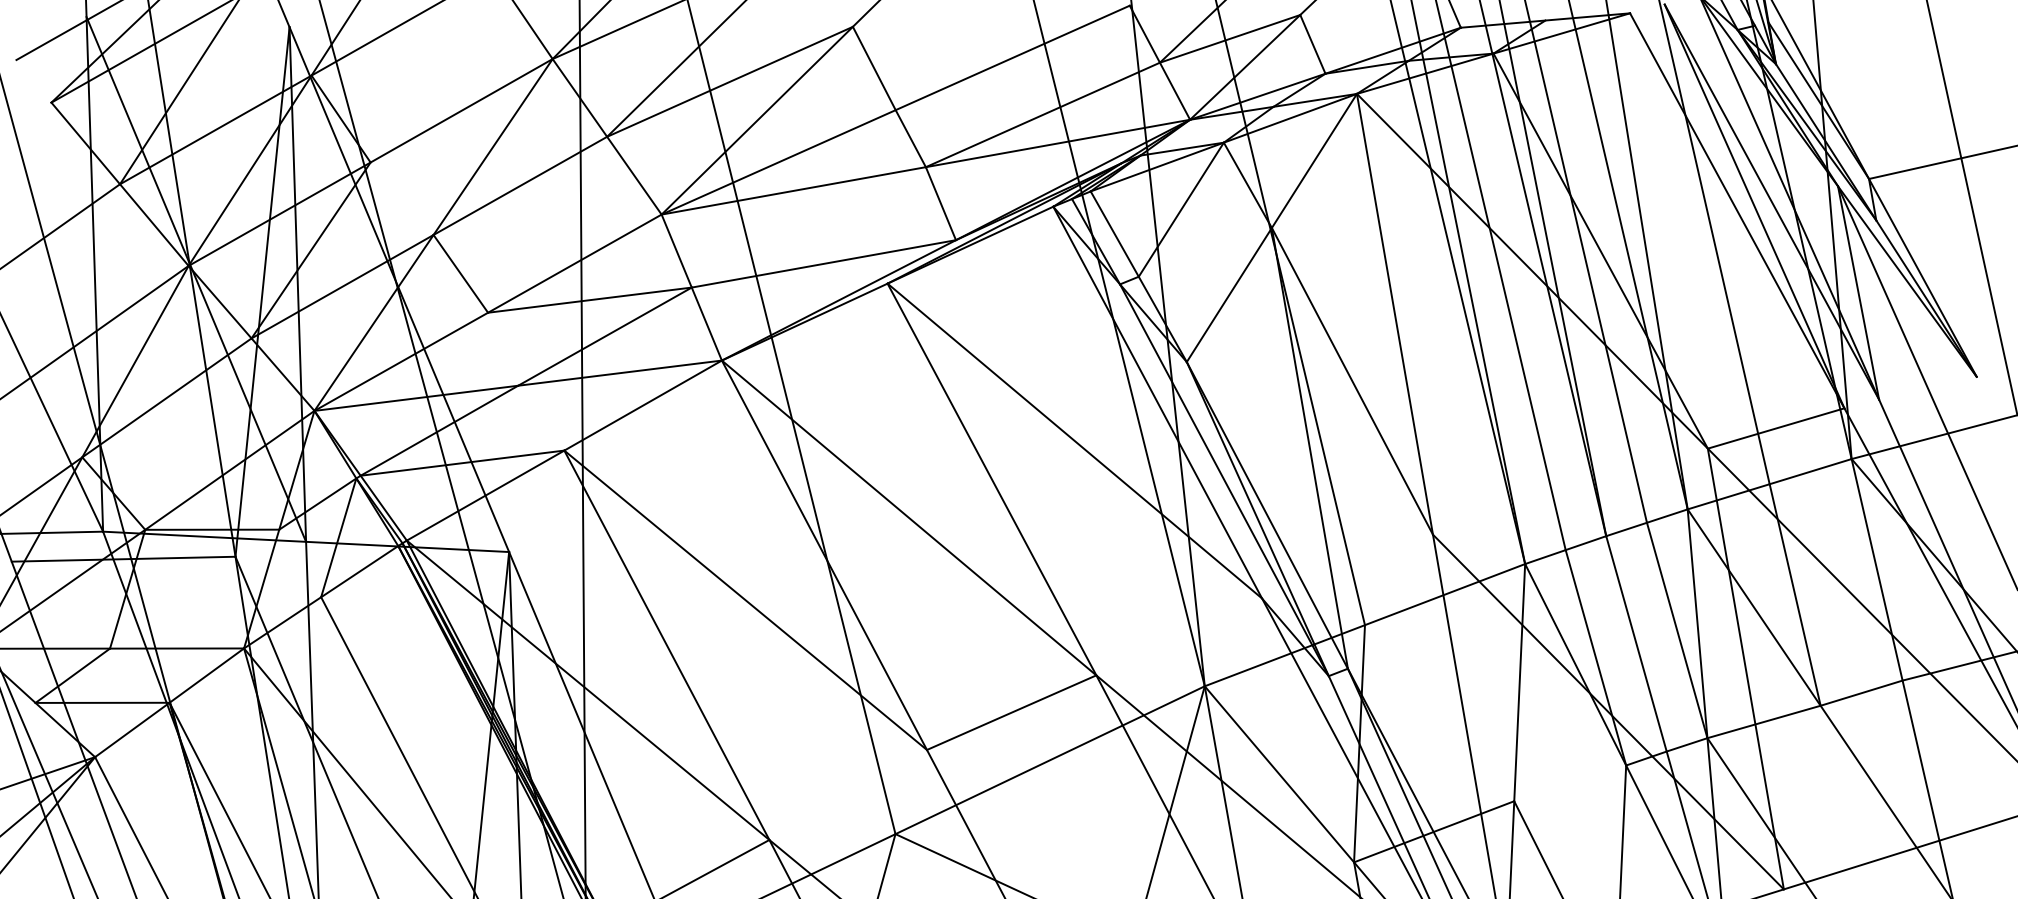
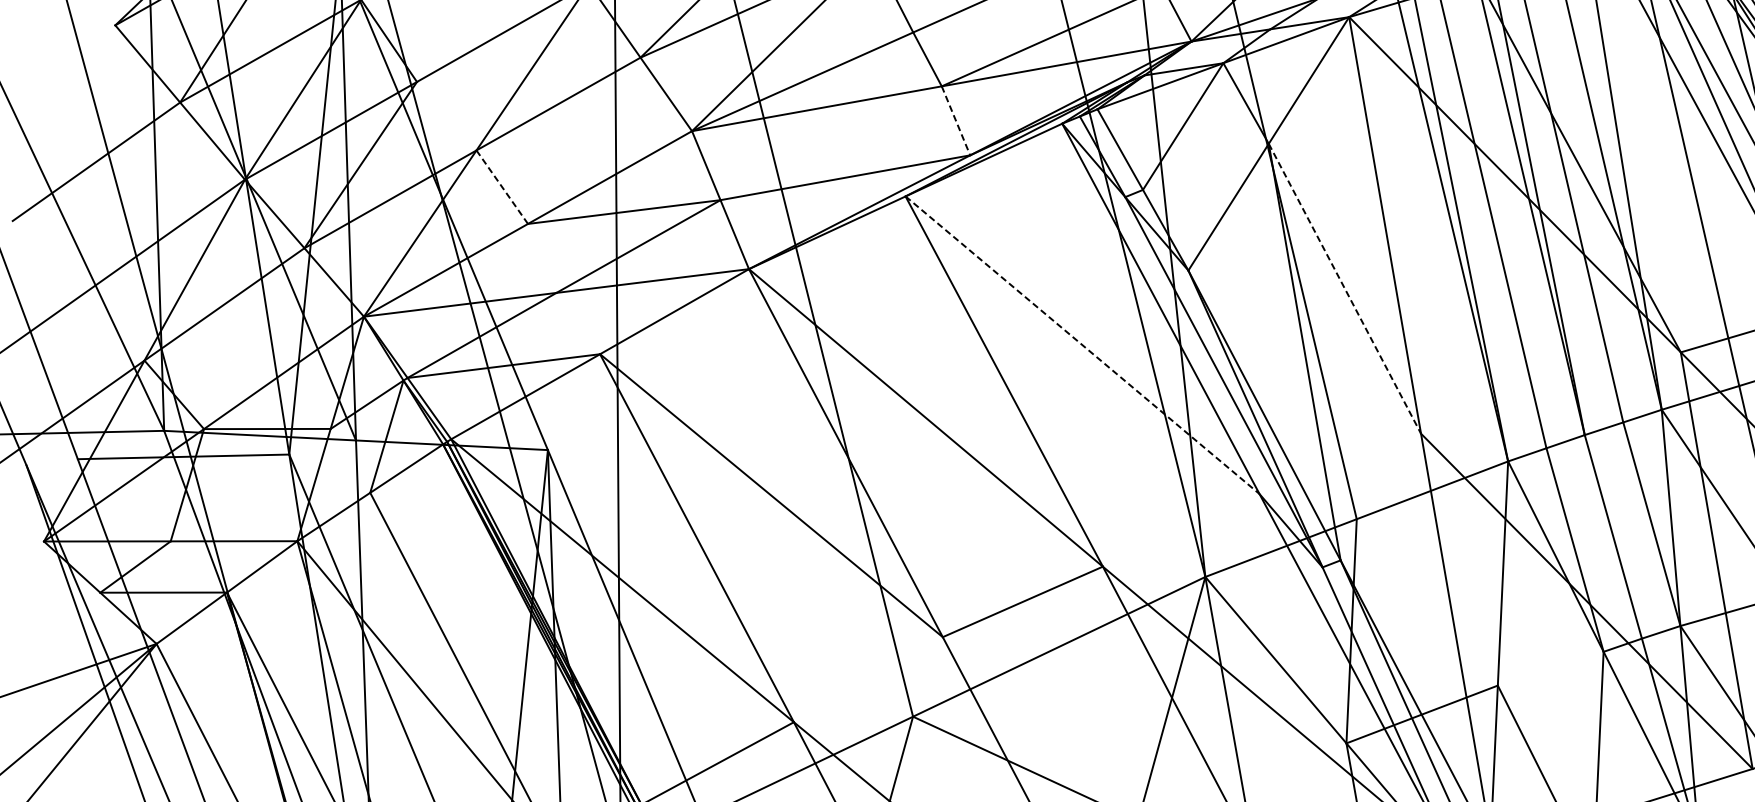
line: (941, 204) -> (956, 121), solid -> dashed
line: (460, 273) -> (501, 186), solid -> dashed
line: (1352, 381) -> (1344, 288), solid -> dashed
line: (1074, 441) -> (1082, 345), solid -> dashed

